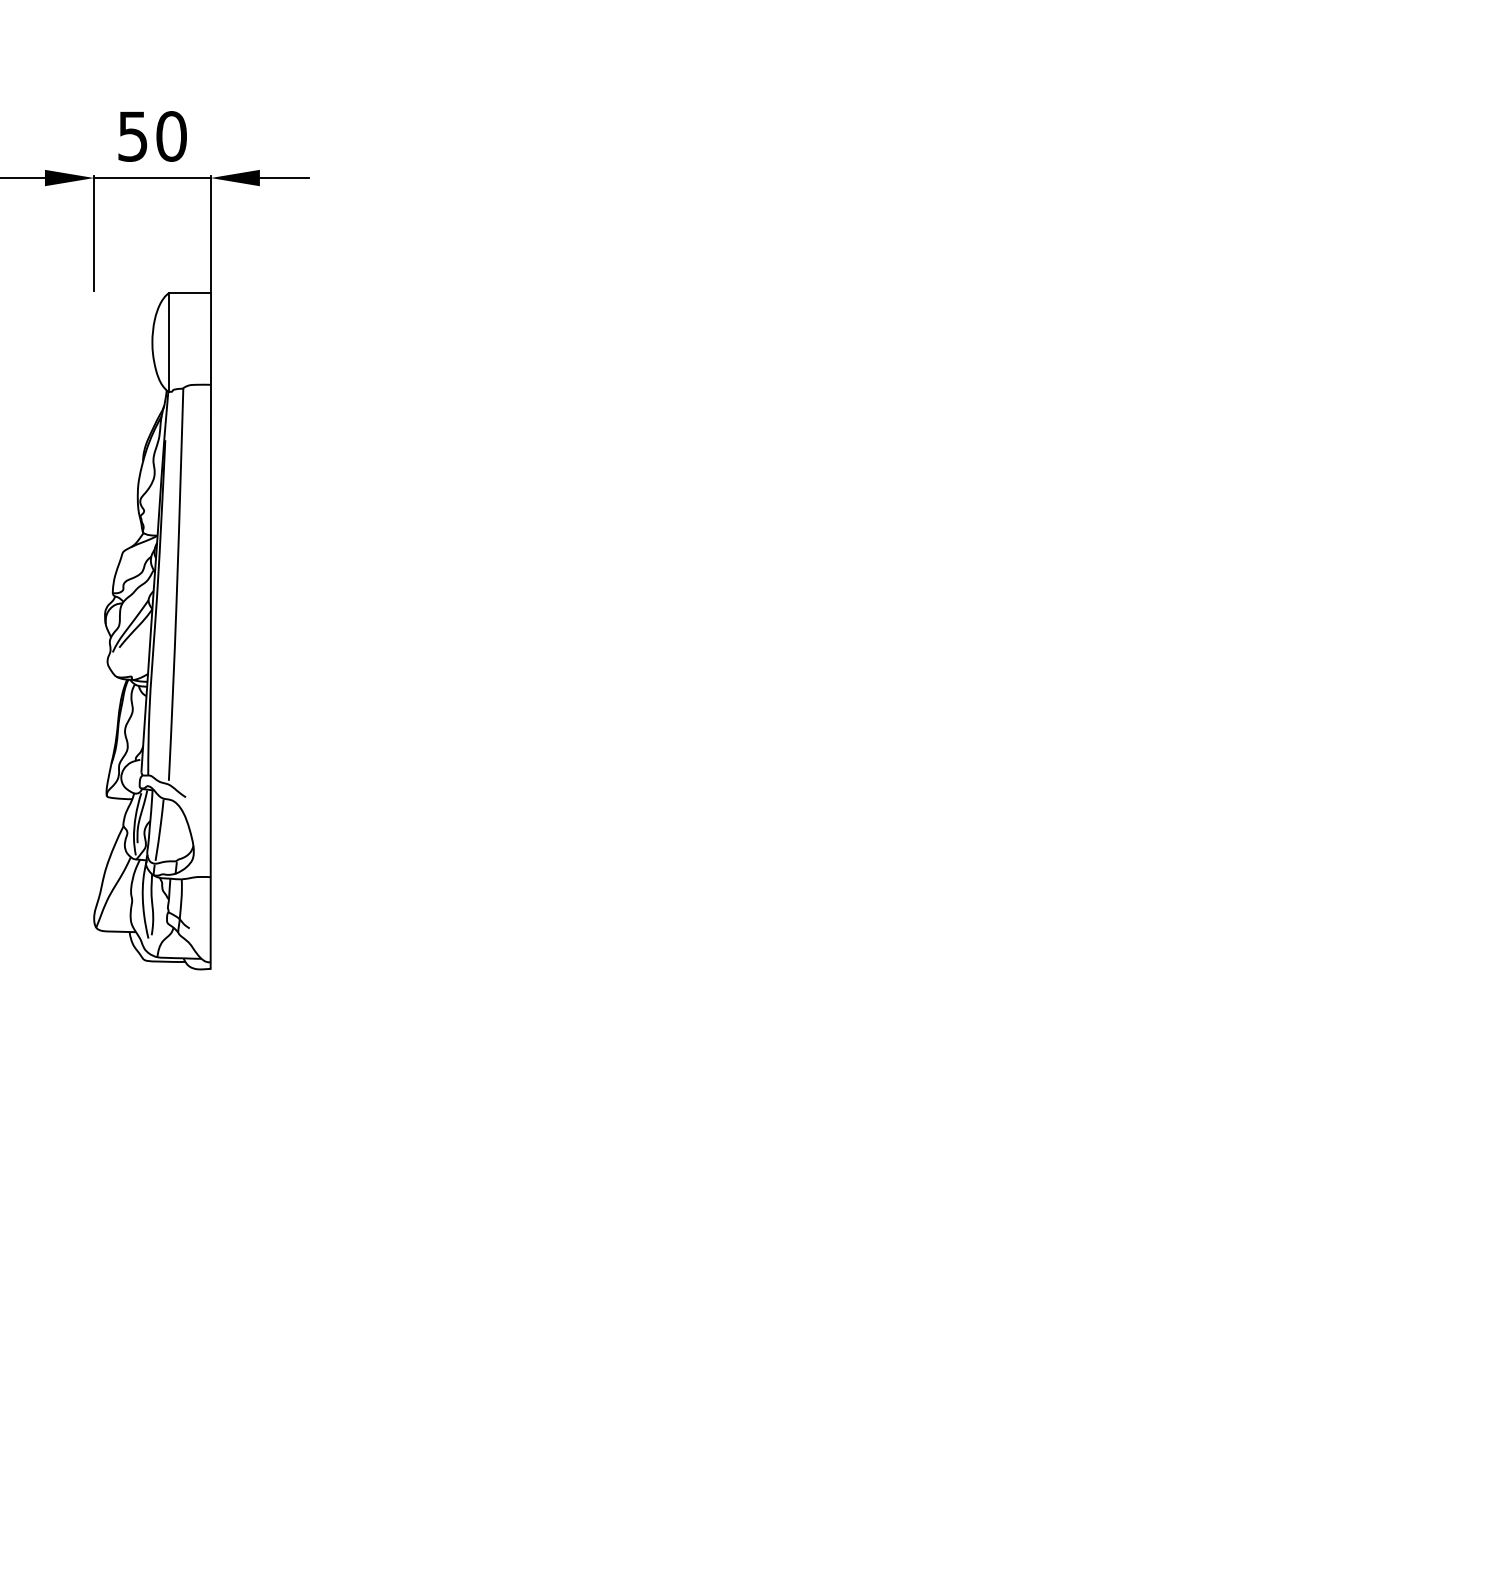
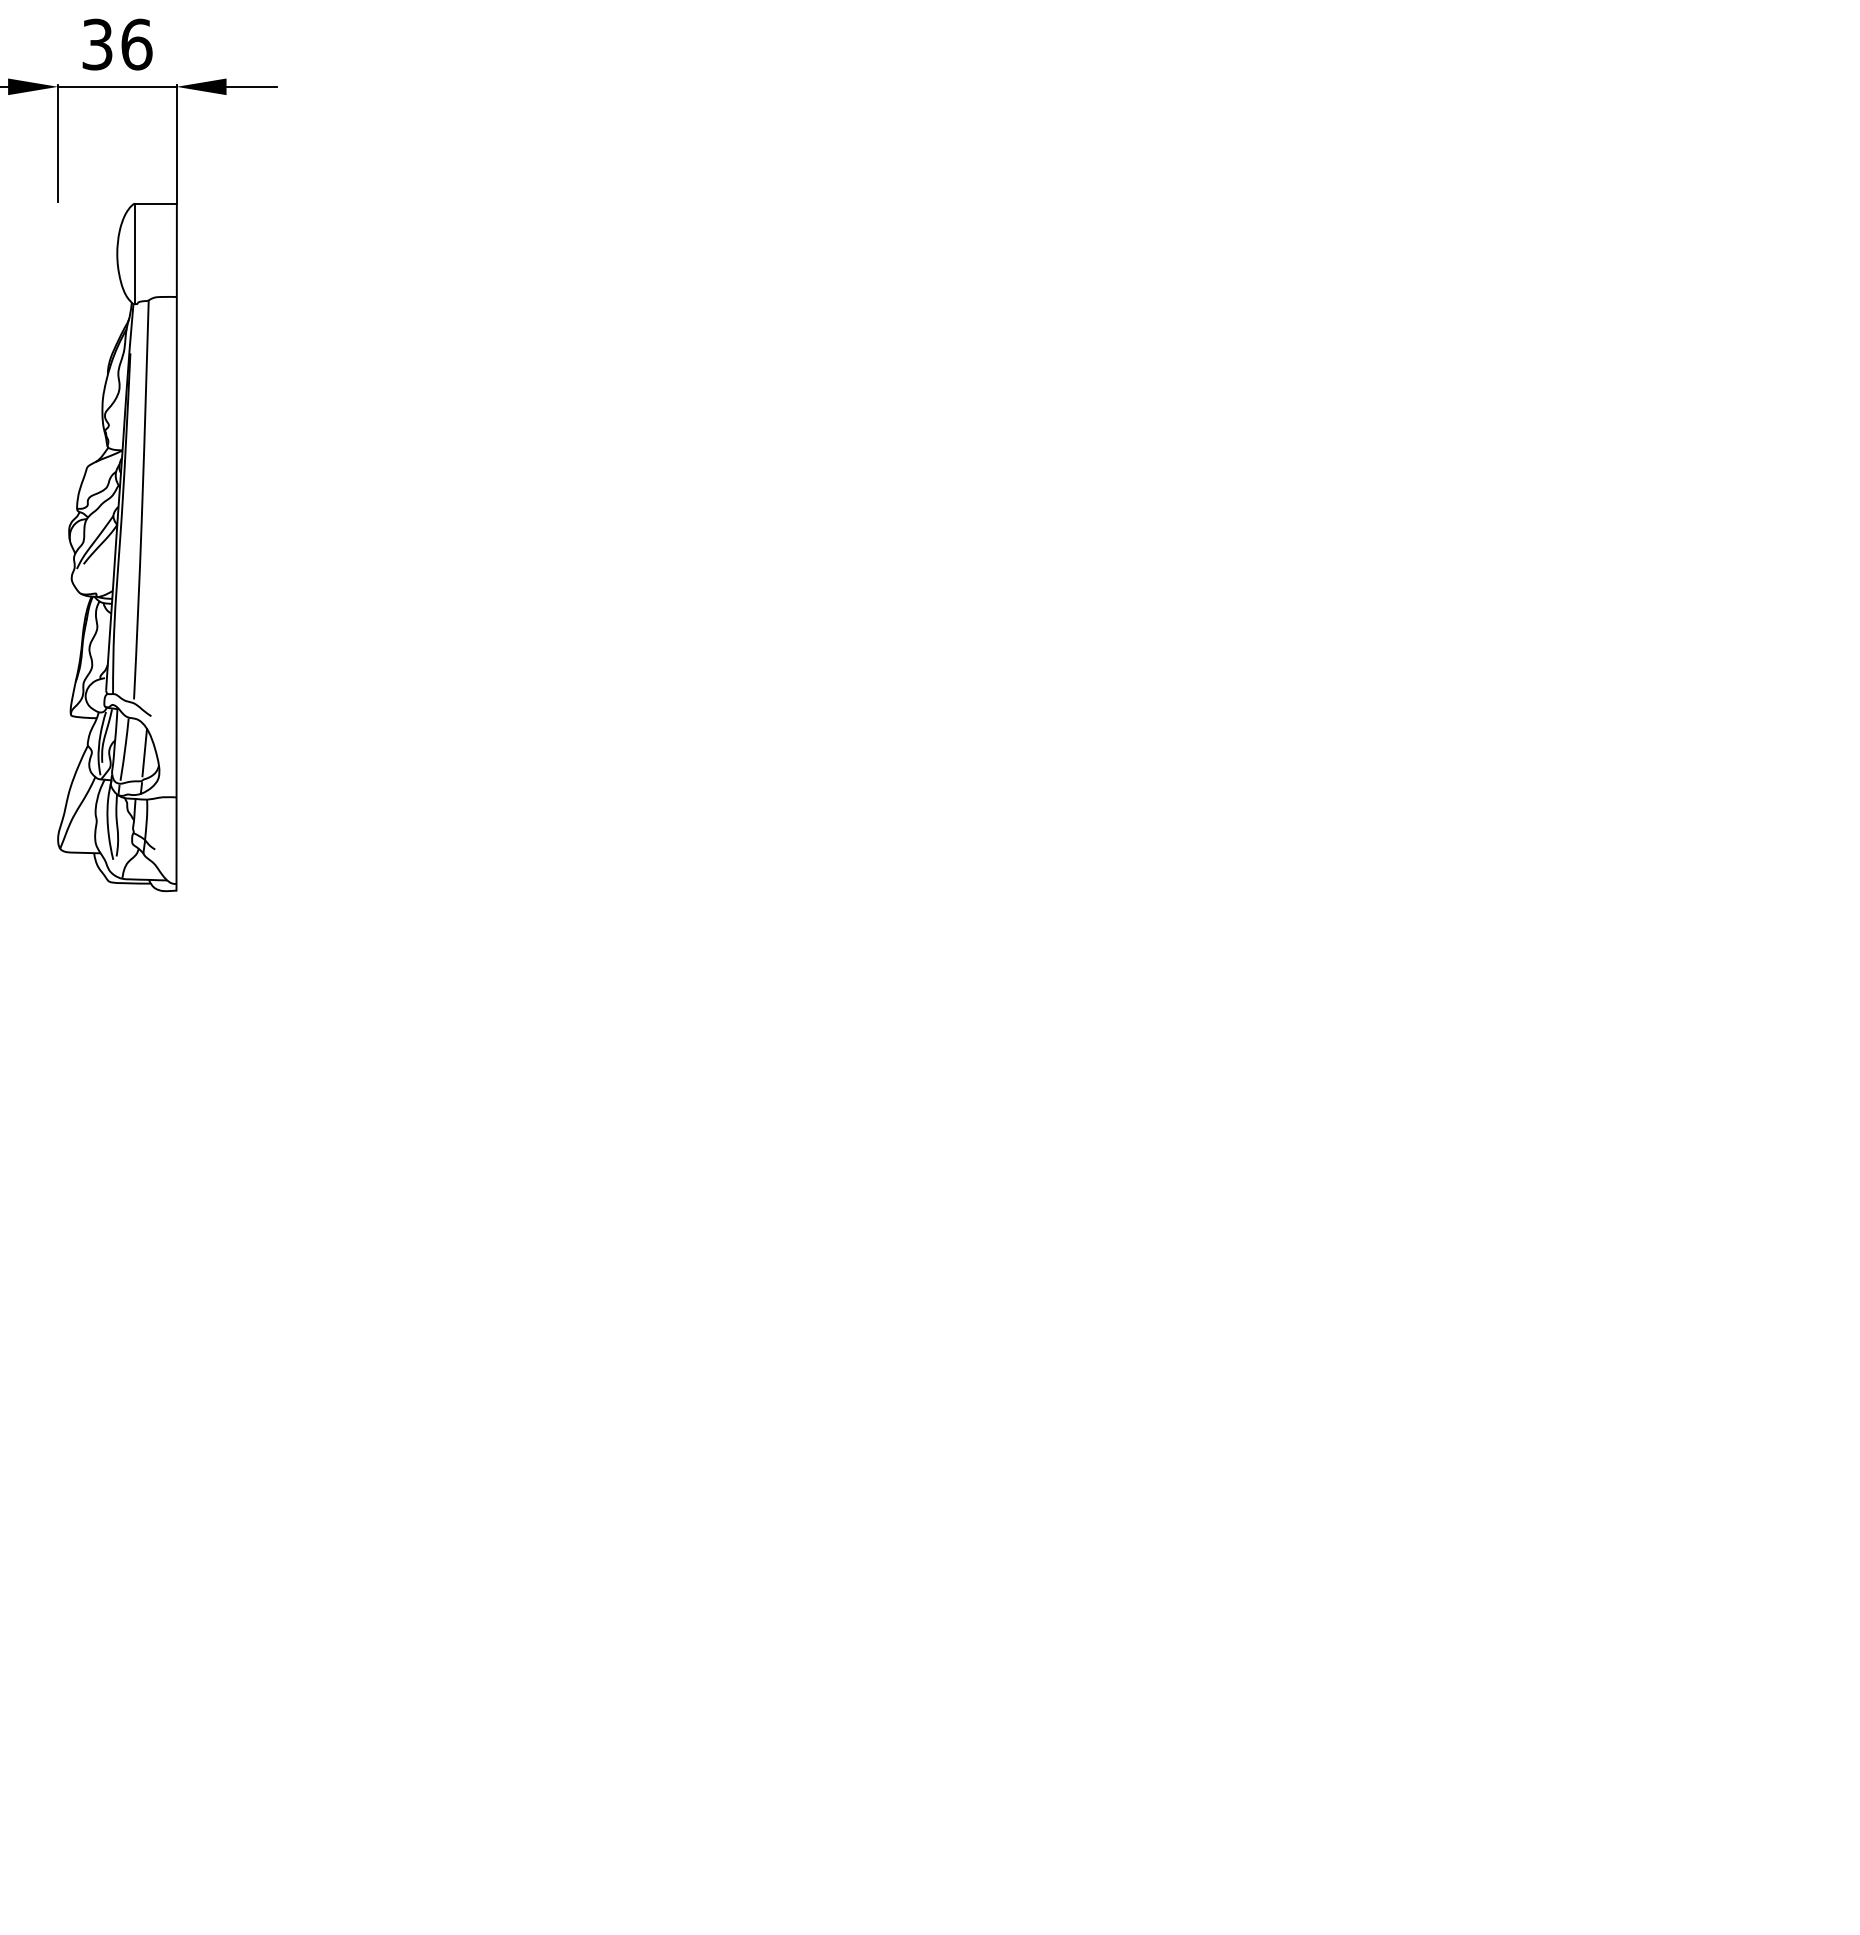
text: (152, 136) -> (117, 44), 50 -> 36
line: (179, 832) -> (144, 752), added

